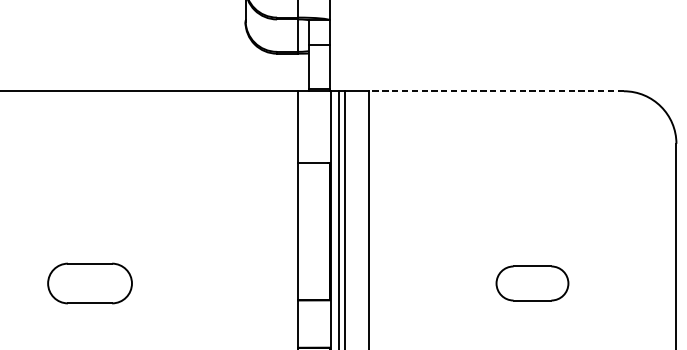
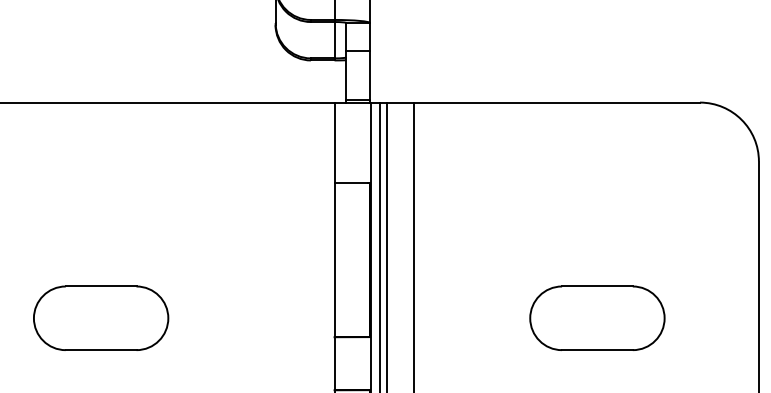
line: (496, 91) -> (557, 102), dashed -> solid
part: (90, 282) -> (101, 317), size x1.43
part: (532, 282) -> (597, 317), size x1.67

